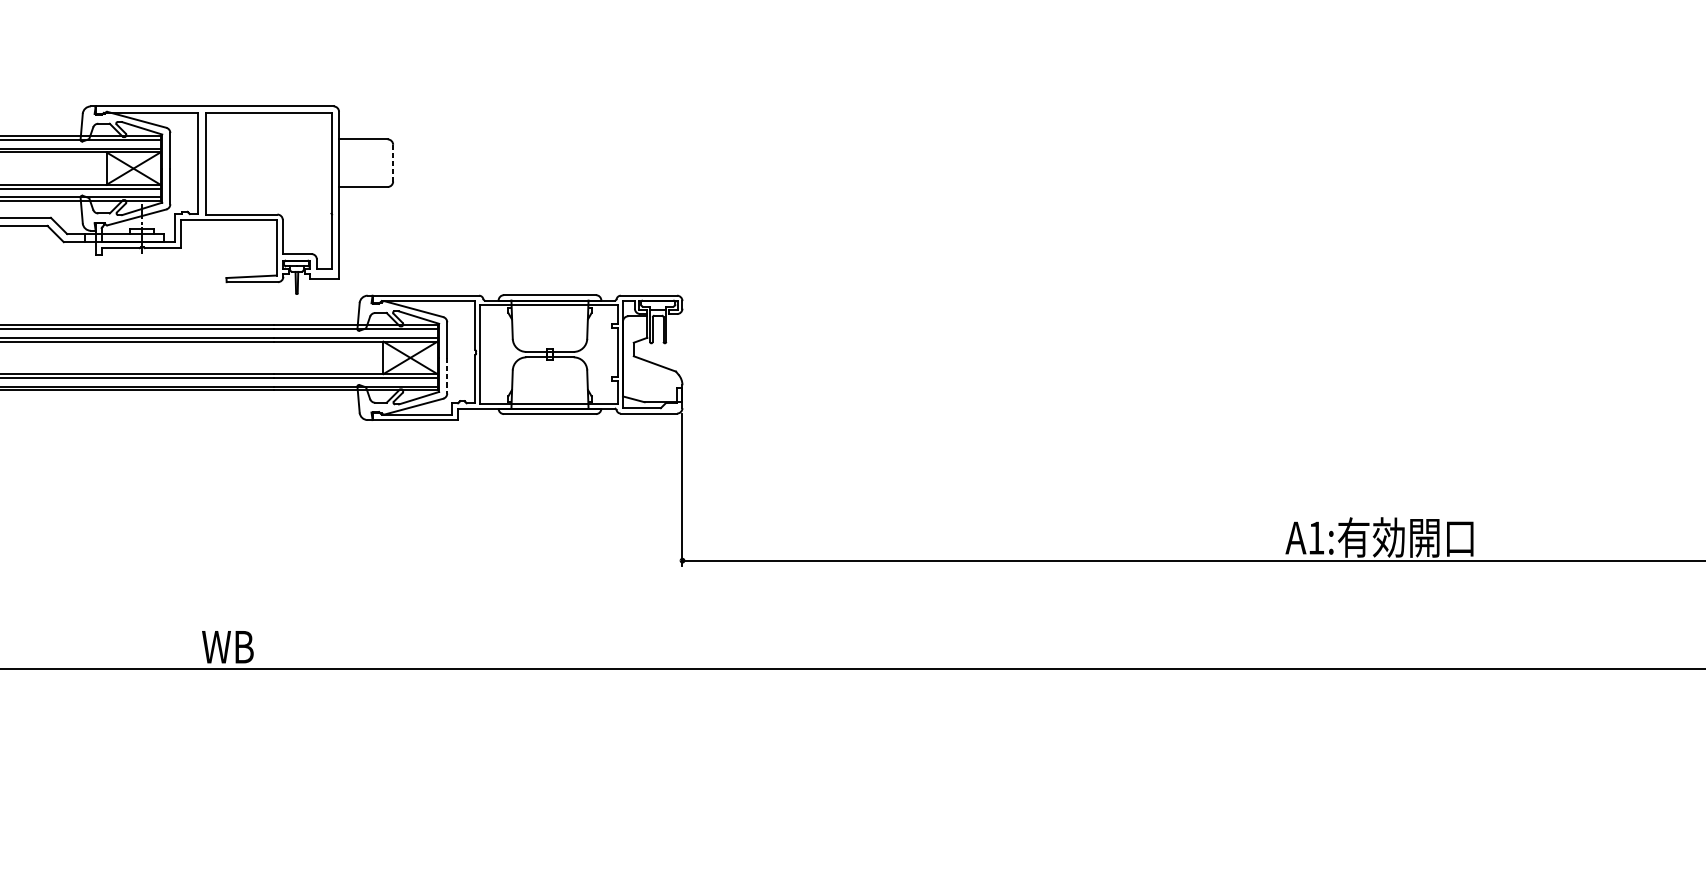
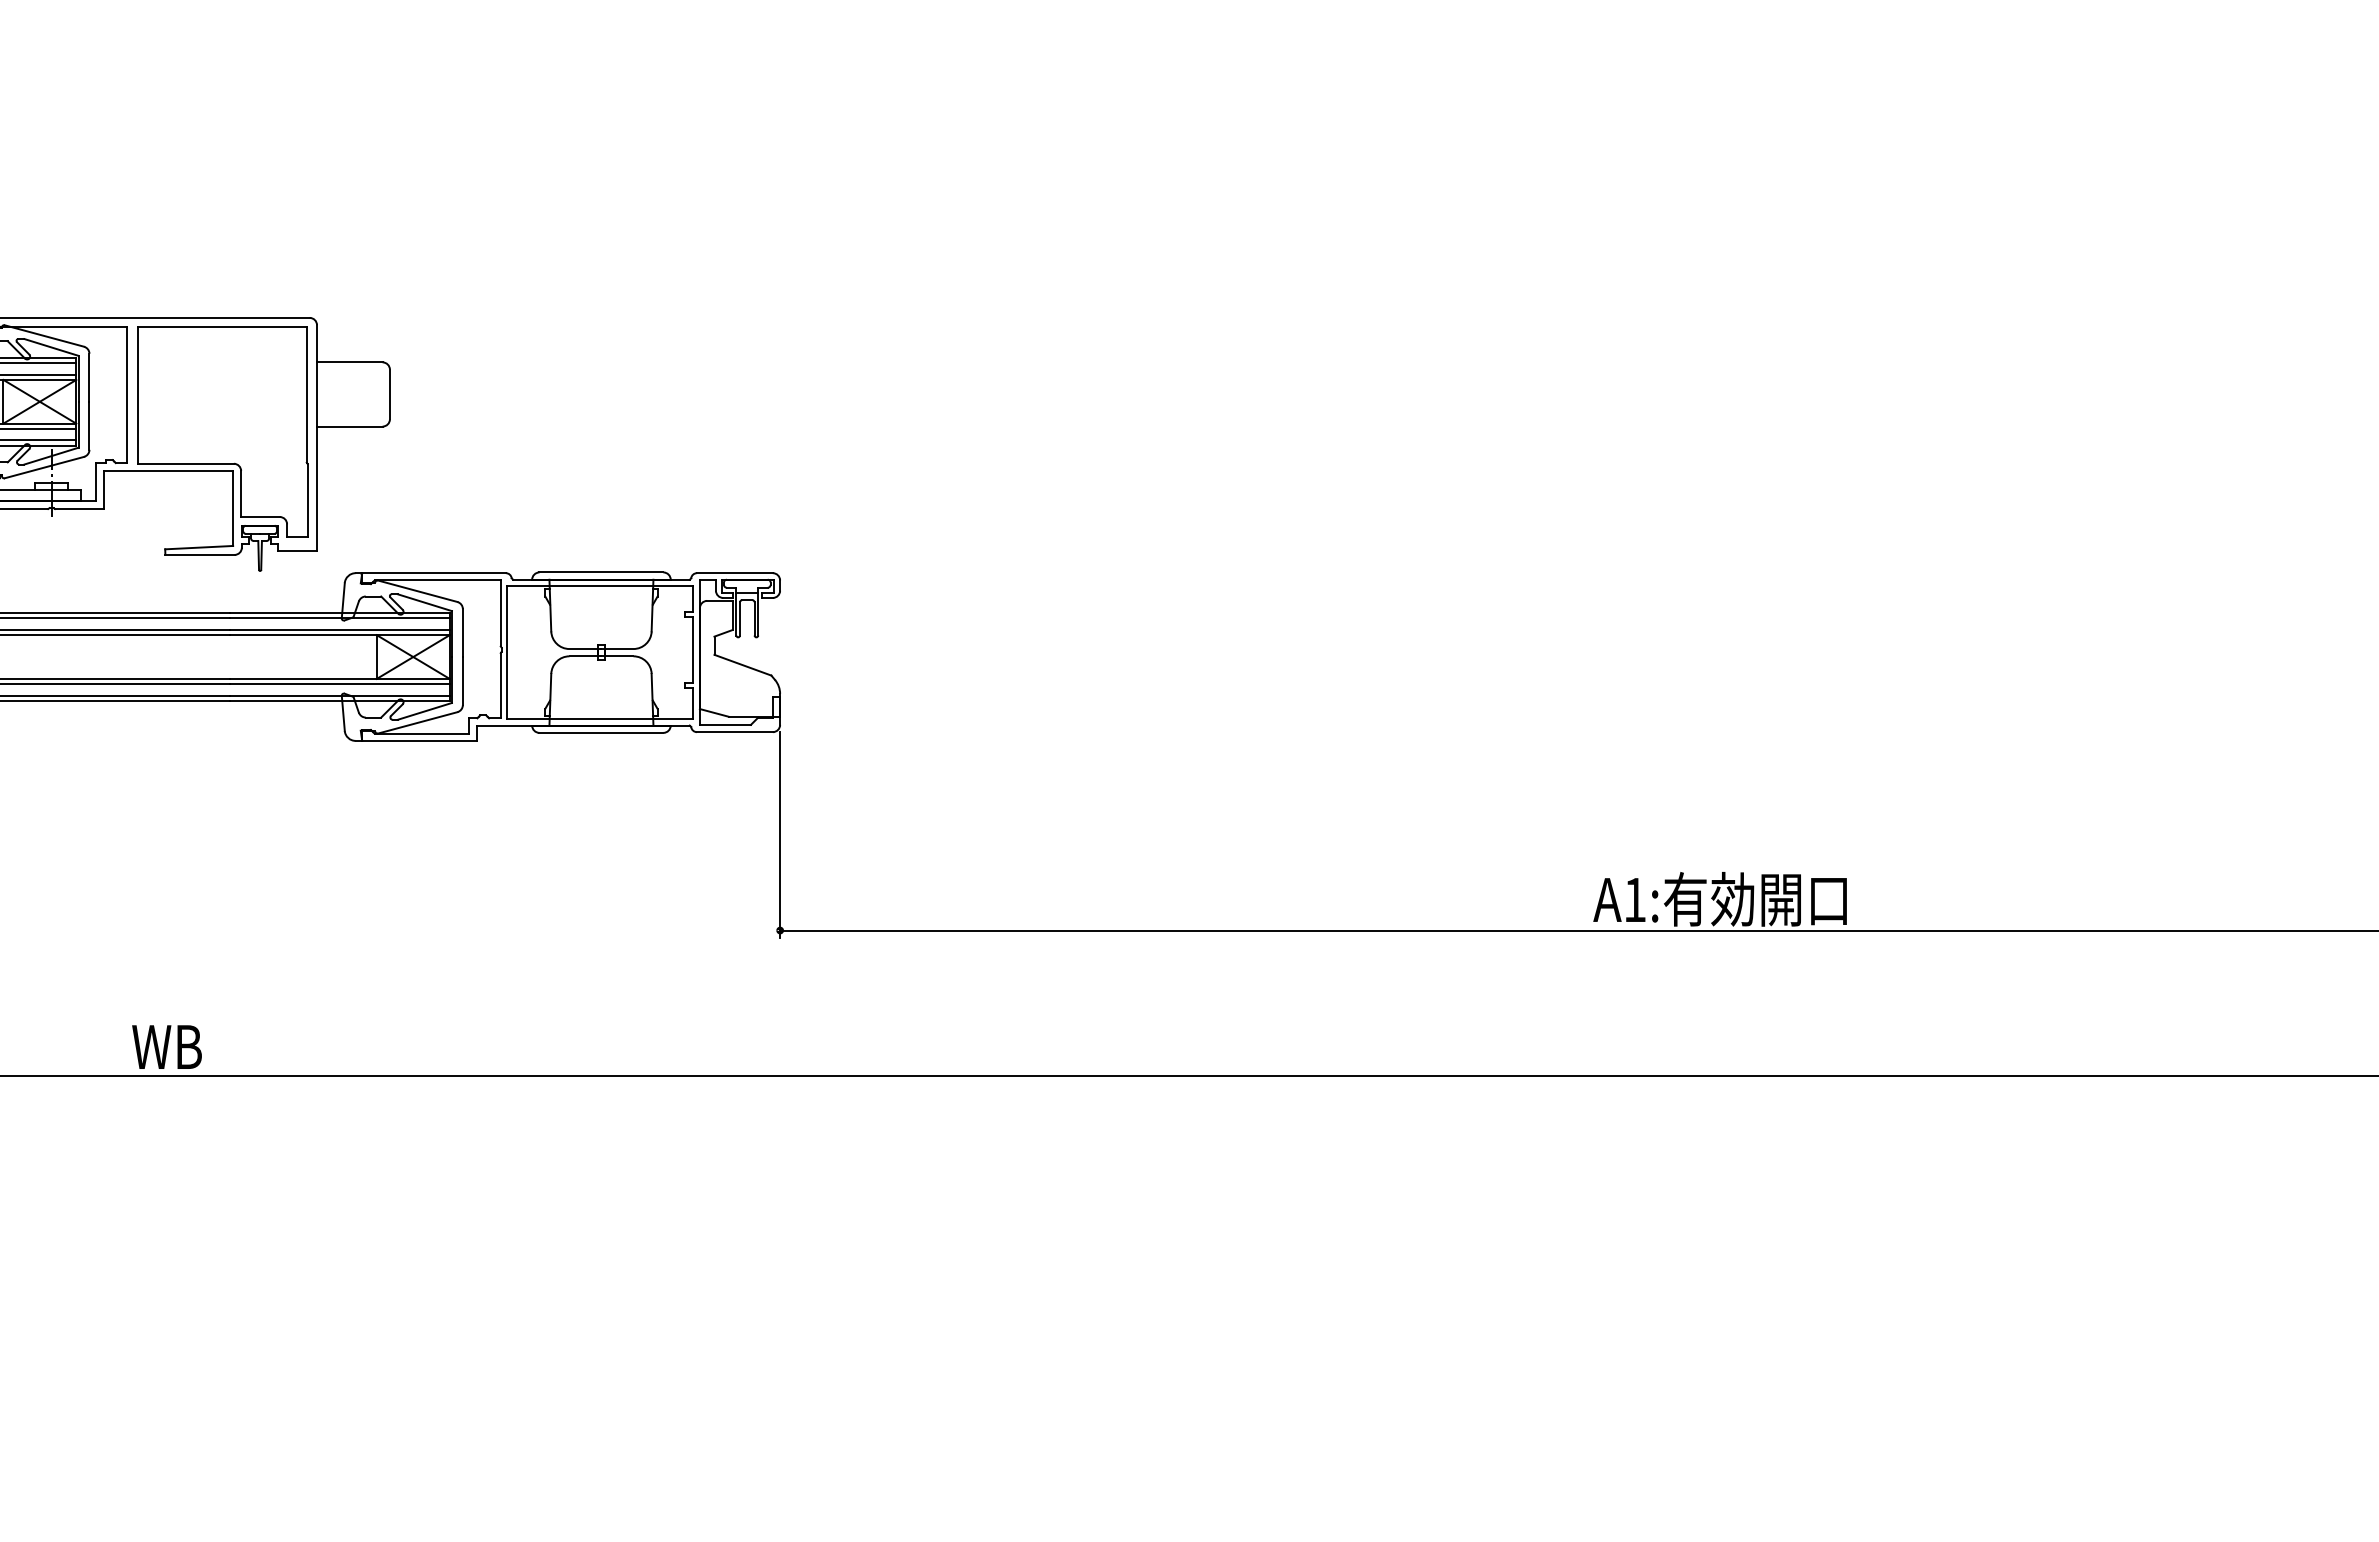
line: (392, 163) -> (389, 394), dashed -> solid
line: (446, 376) -> (462, 681), dashed -> solid

